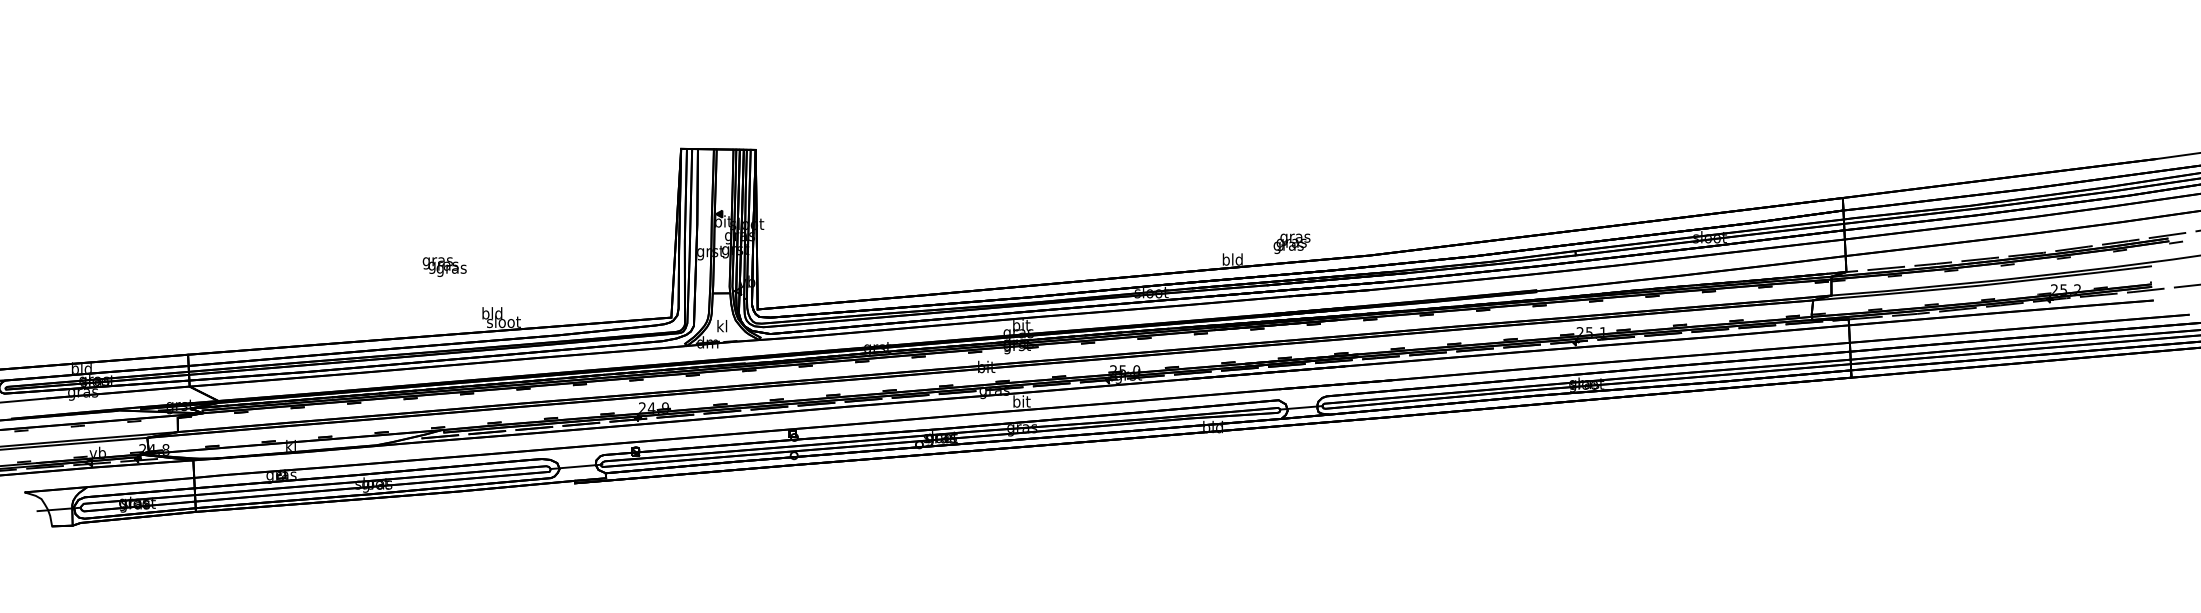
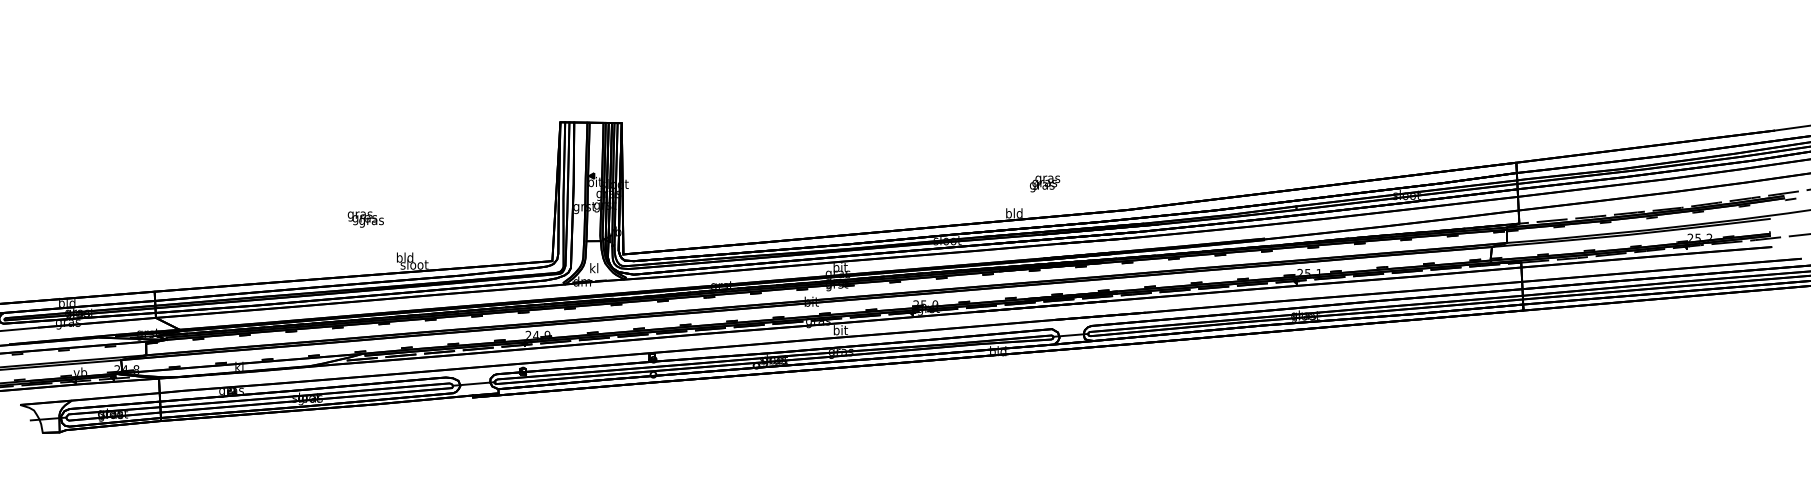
text: (1291, 243) -> (1044, 183), moved

